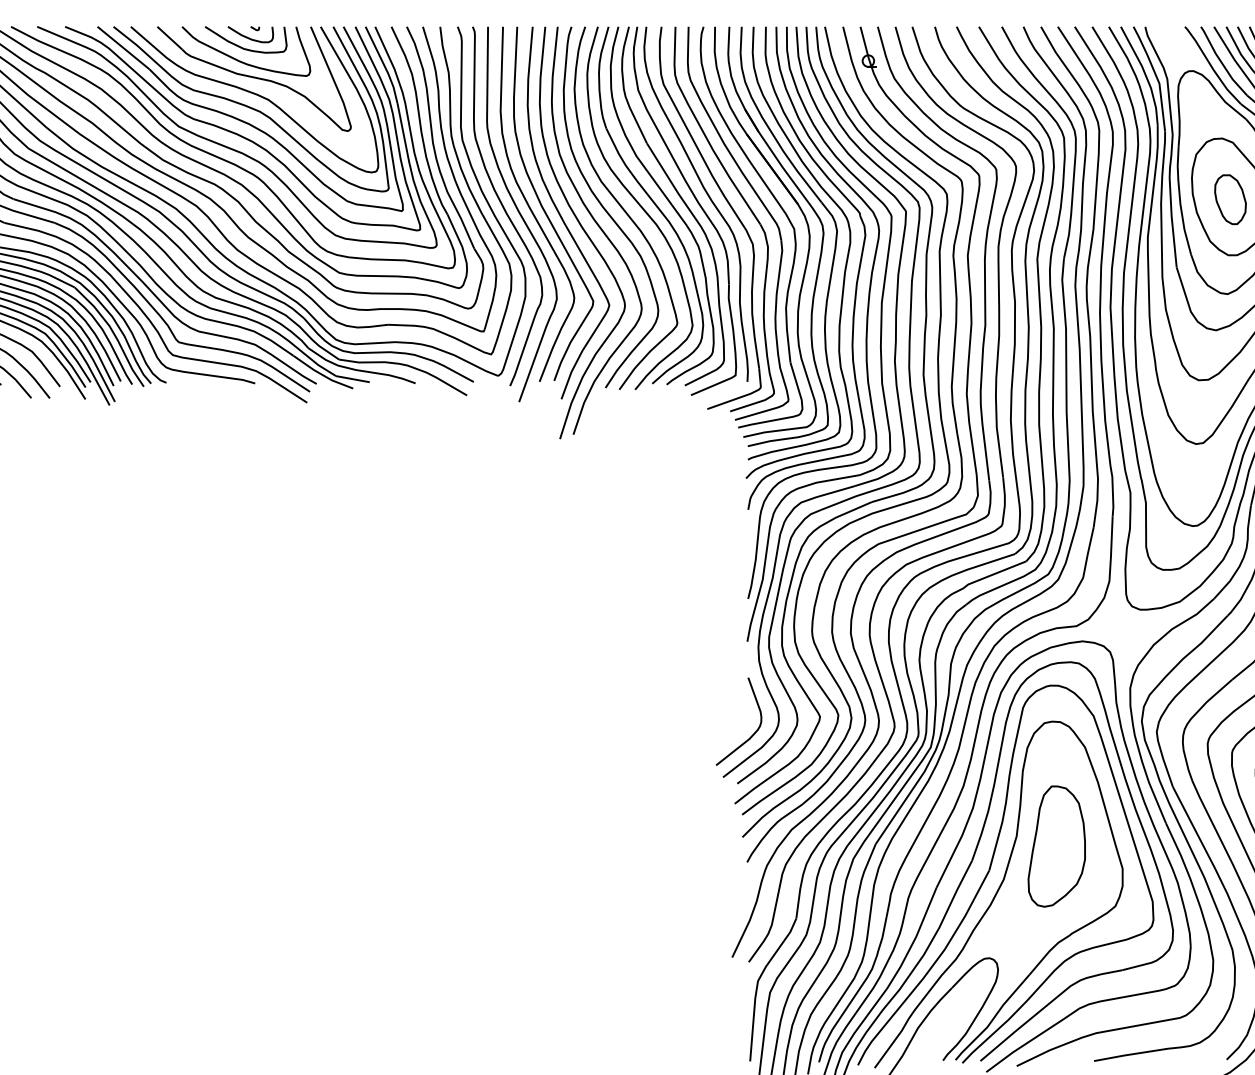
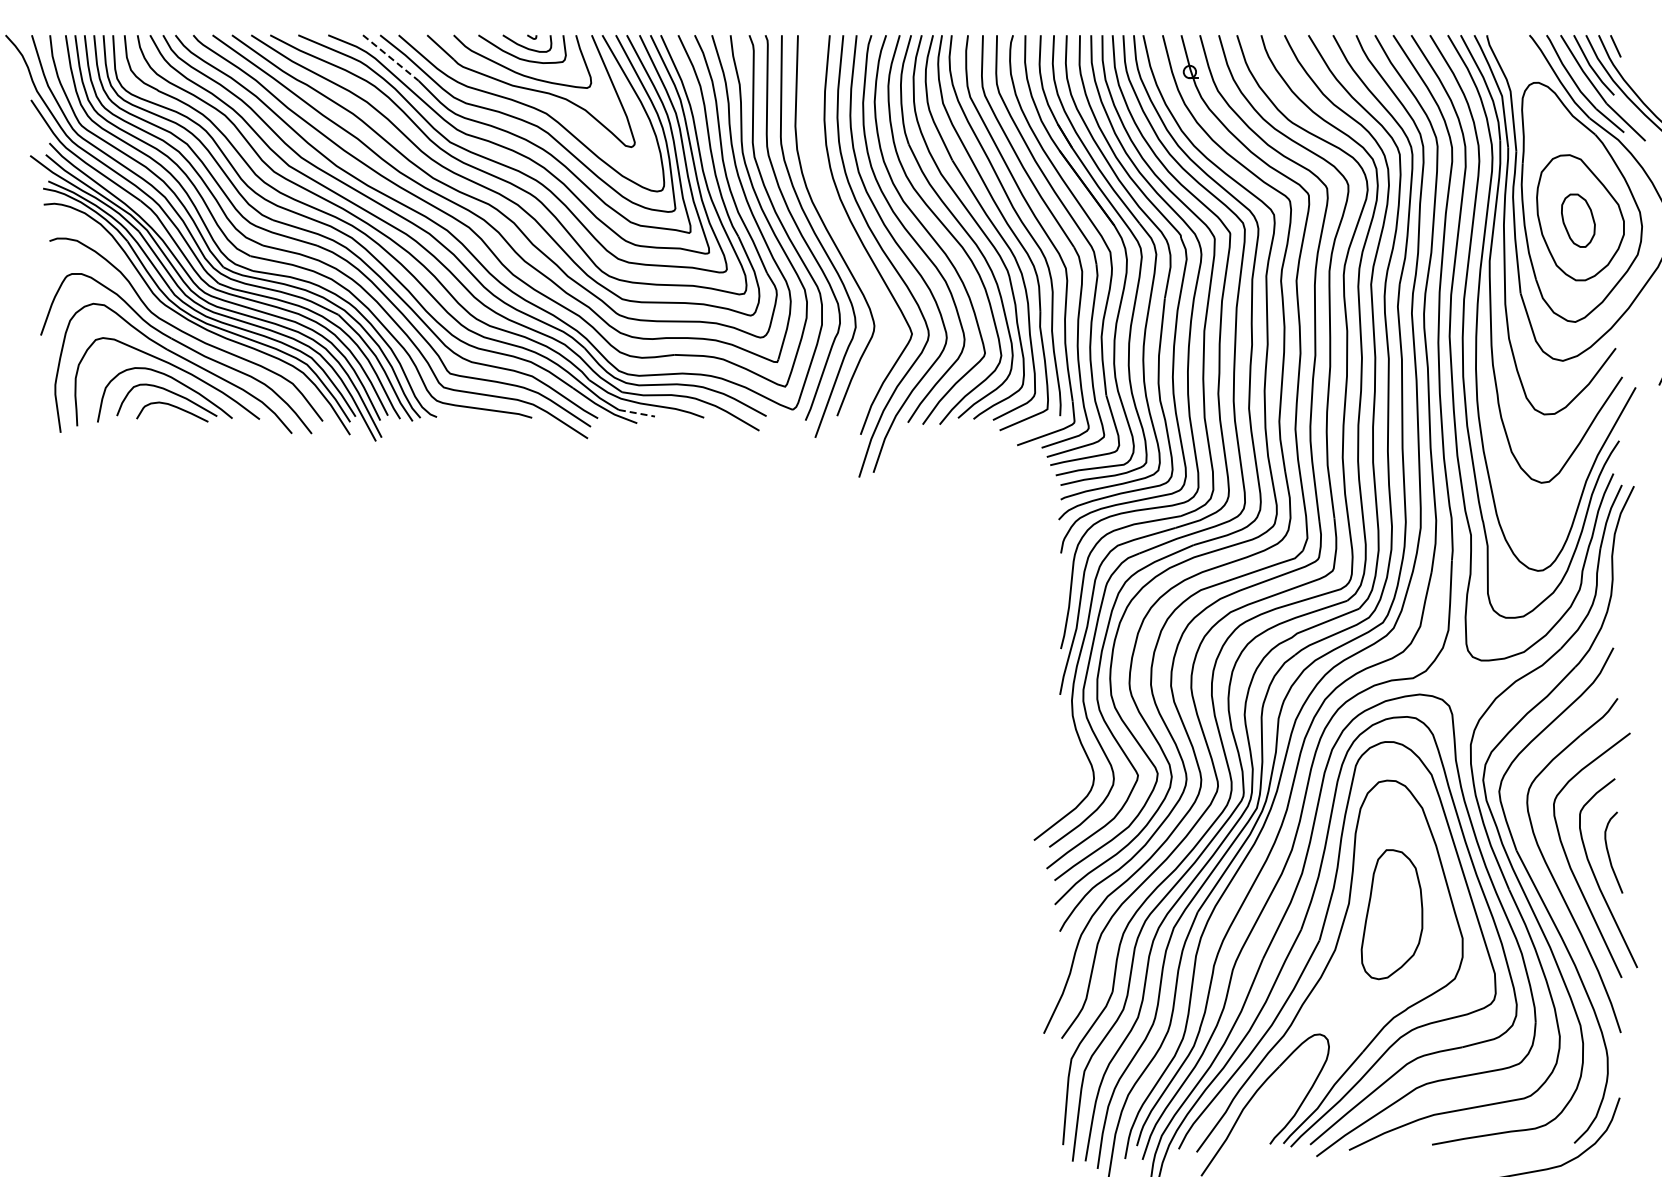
line: (123, 48) -> (390, 58), solid -> dashed
curve: (544, 208) -> (842, 230), removed
line: (353, 379) -> (637, 413), solid -> dashed
curve: (752, 734) -> (1065, 794), removed

